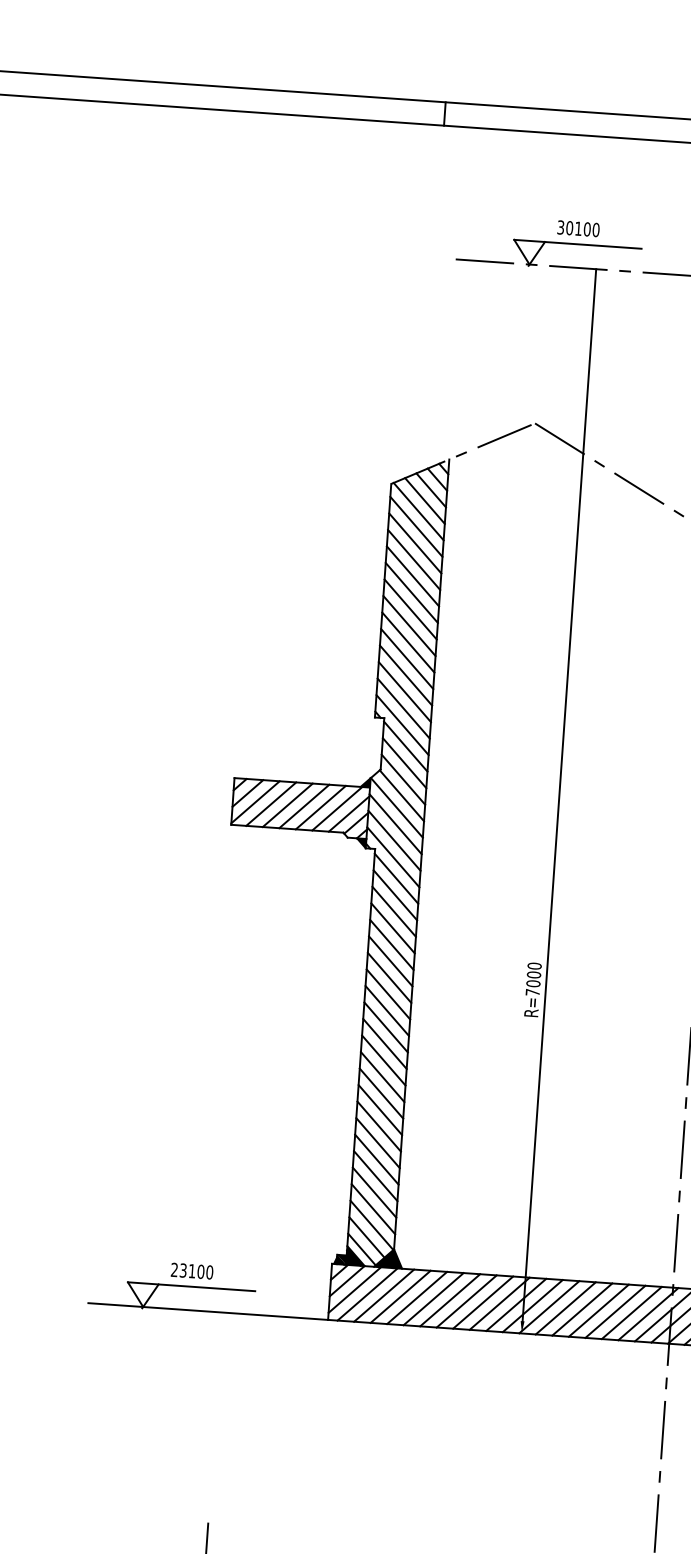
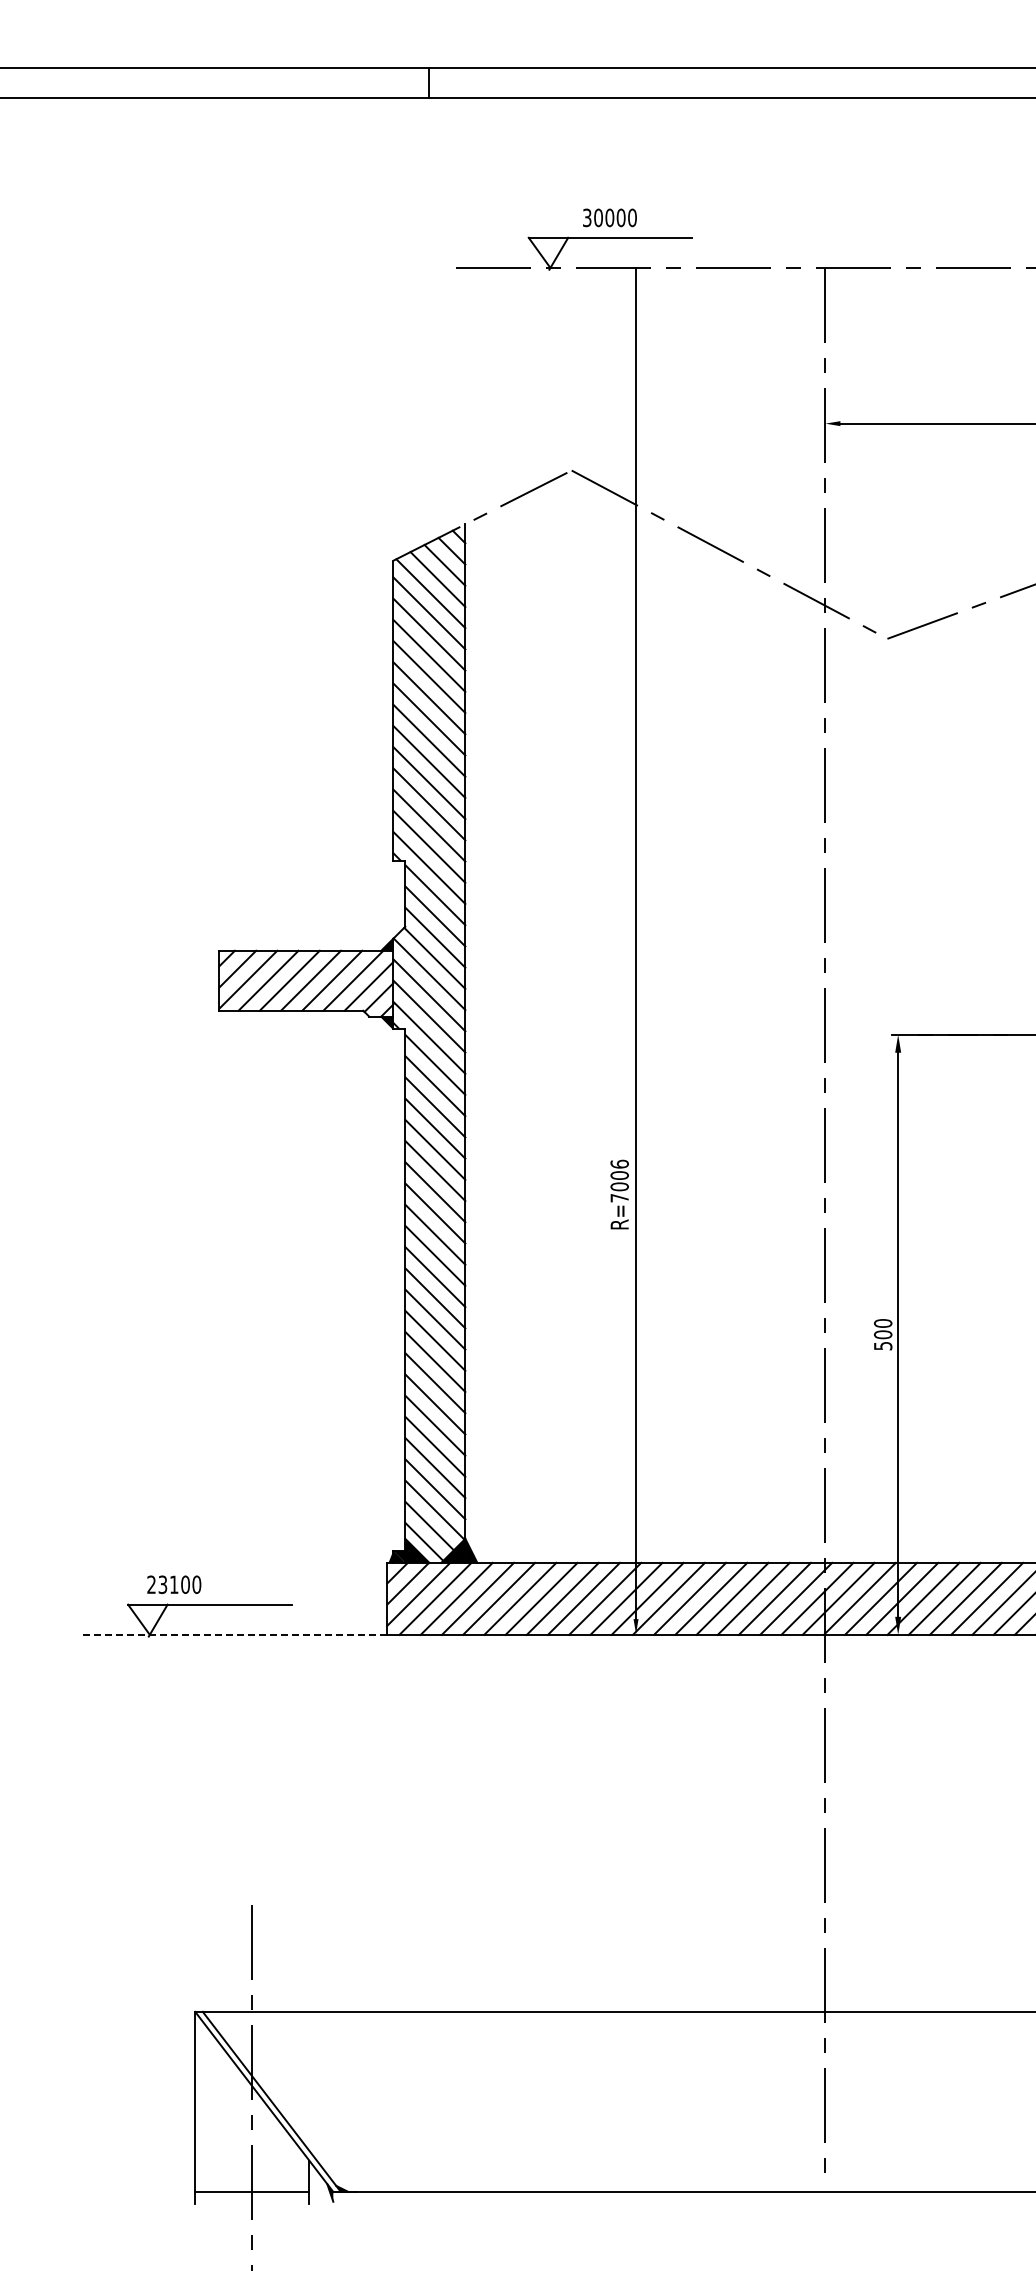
text: (578, 228) -> (609, 217), 30100 -> 30000
text: (534, 965) -> (619, 1163), R=7000 -> R=7006
text: (192, 1271) -> (174, 1584), moved
line: (208, 1311) -> (233, 1634), solid -> dashed

